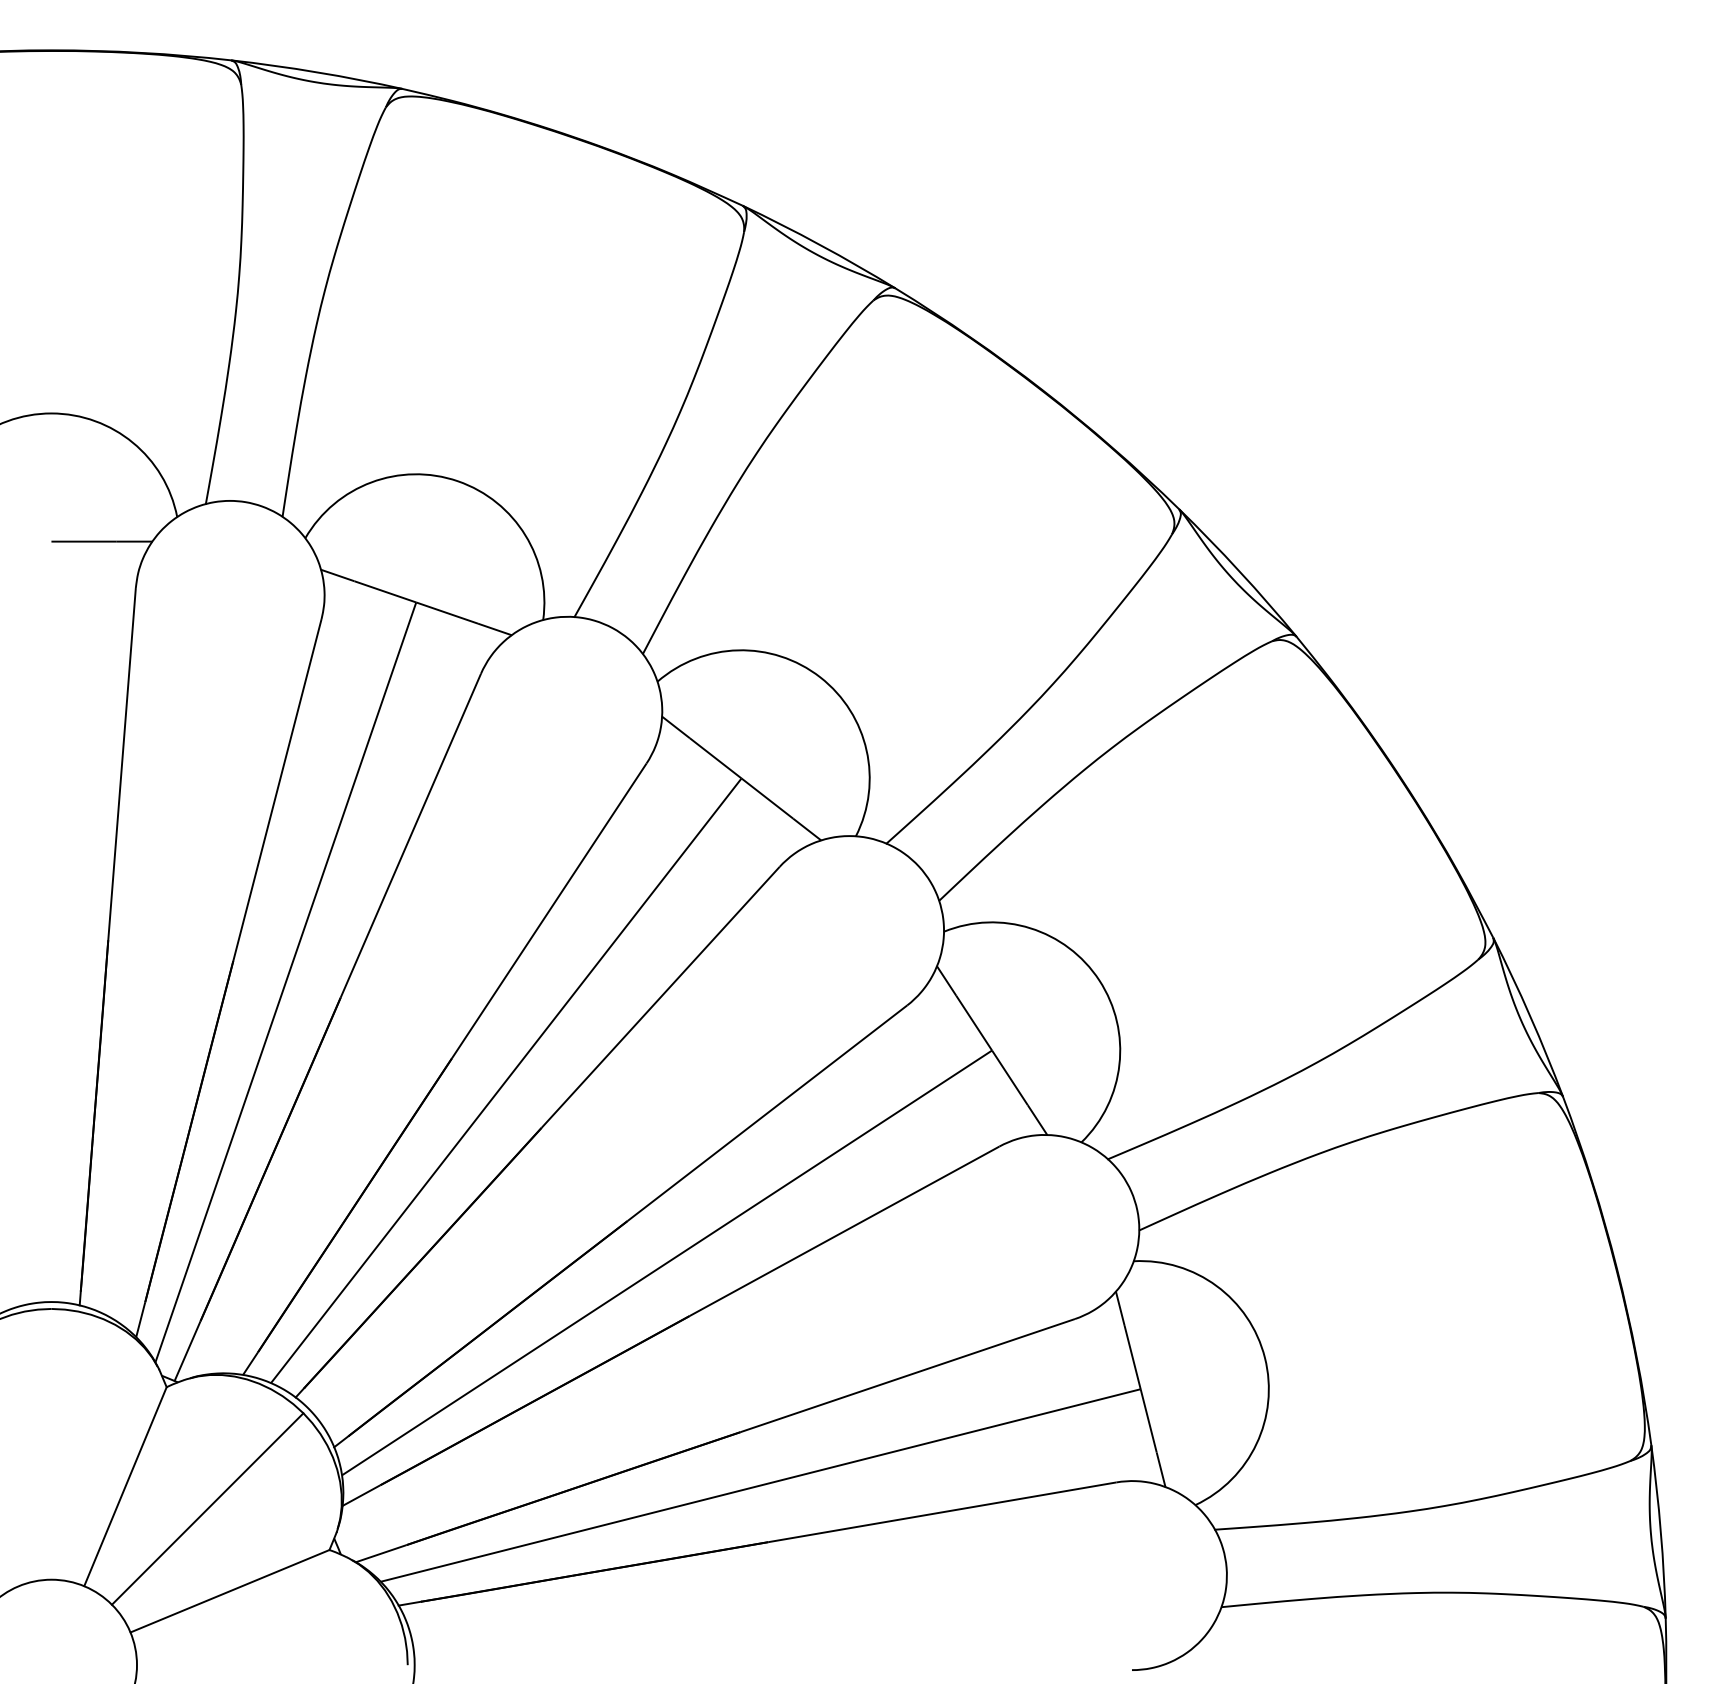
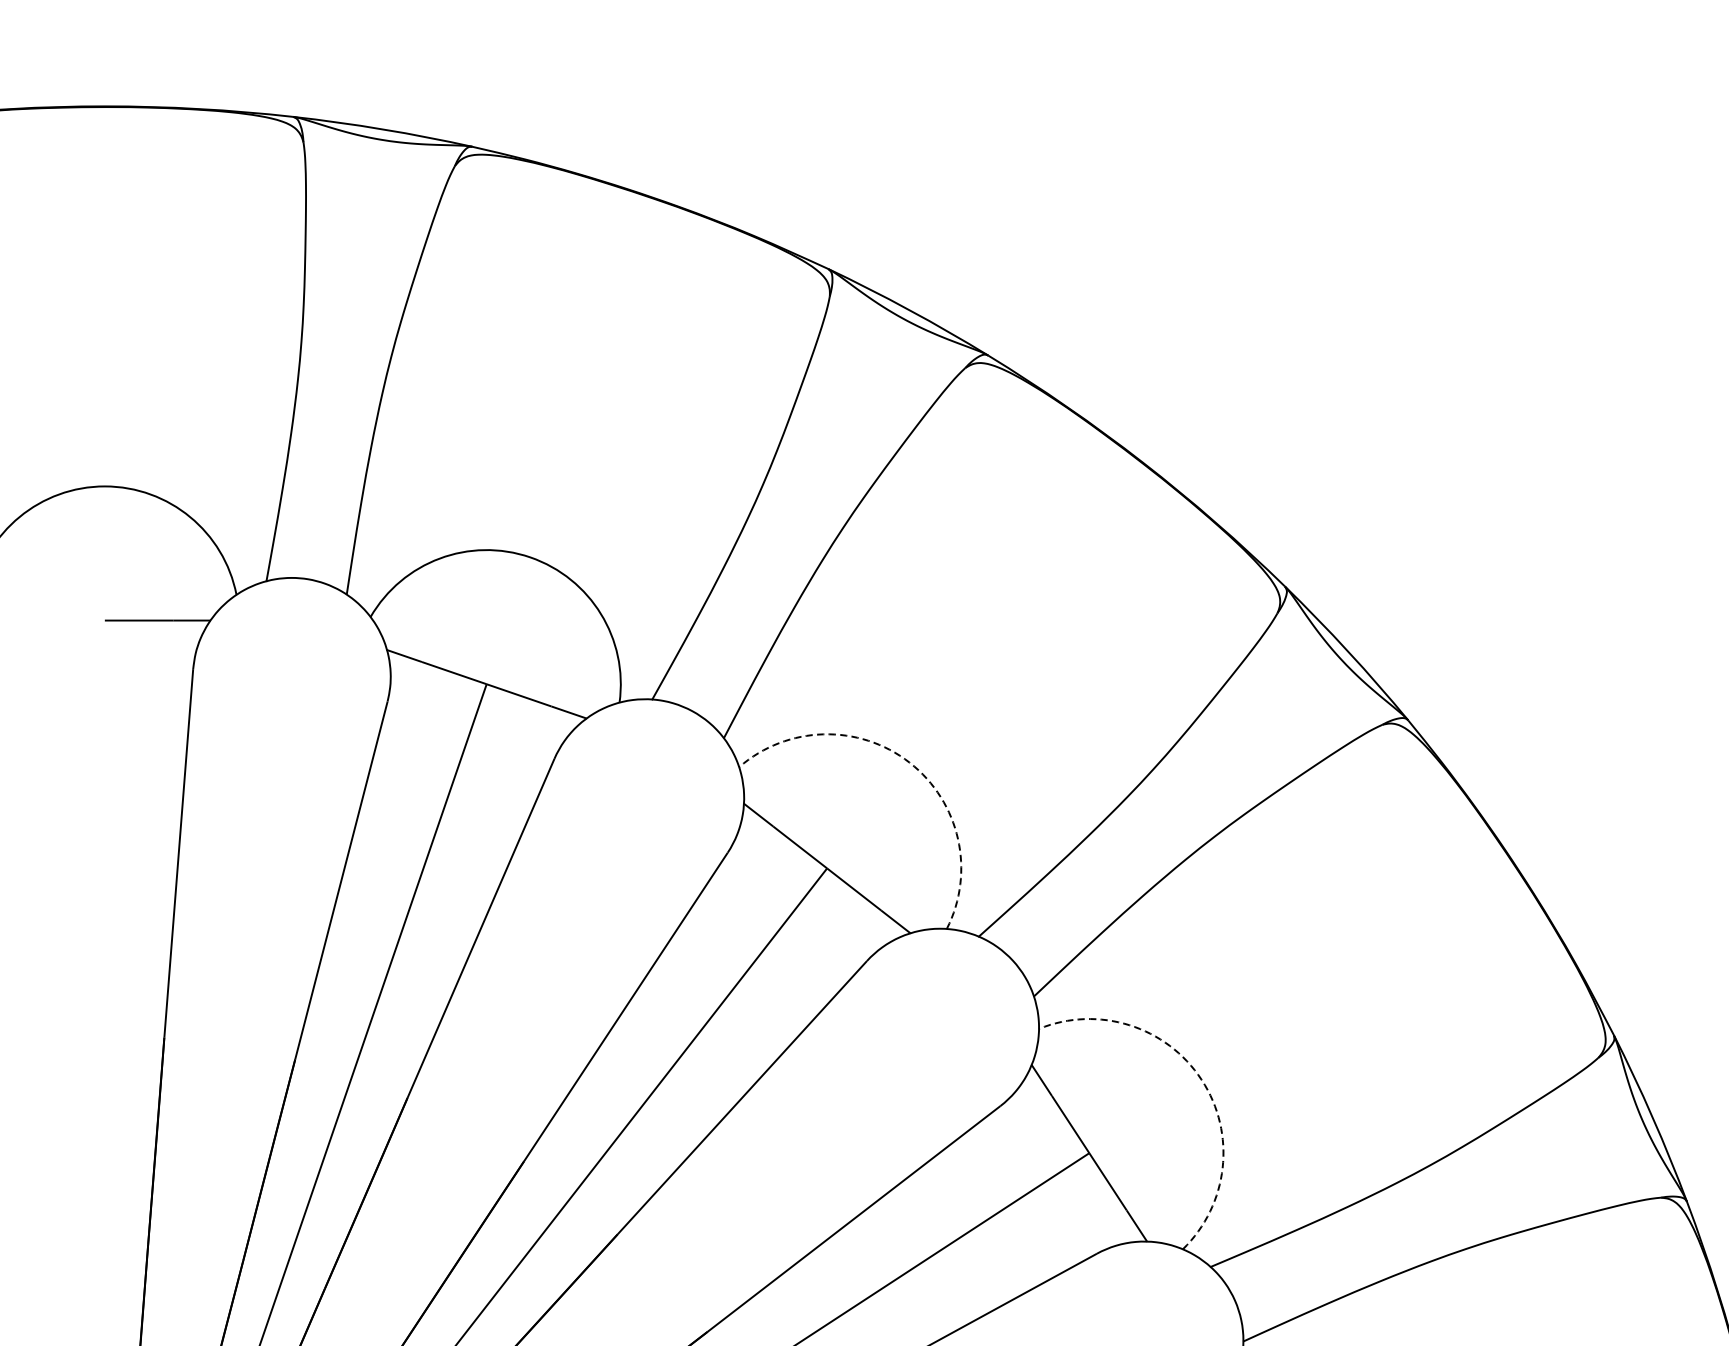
arc: (820, 677) -> (909, 762), solid -> dashed
arc: (1099, 980) -> (1201, 1079), solid -> dashed

